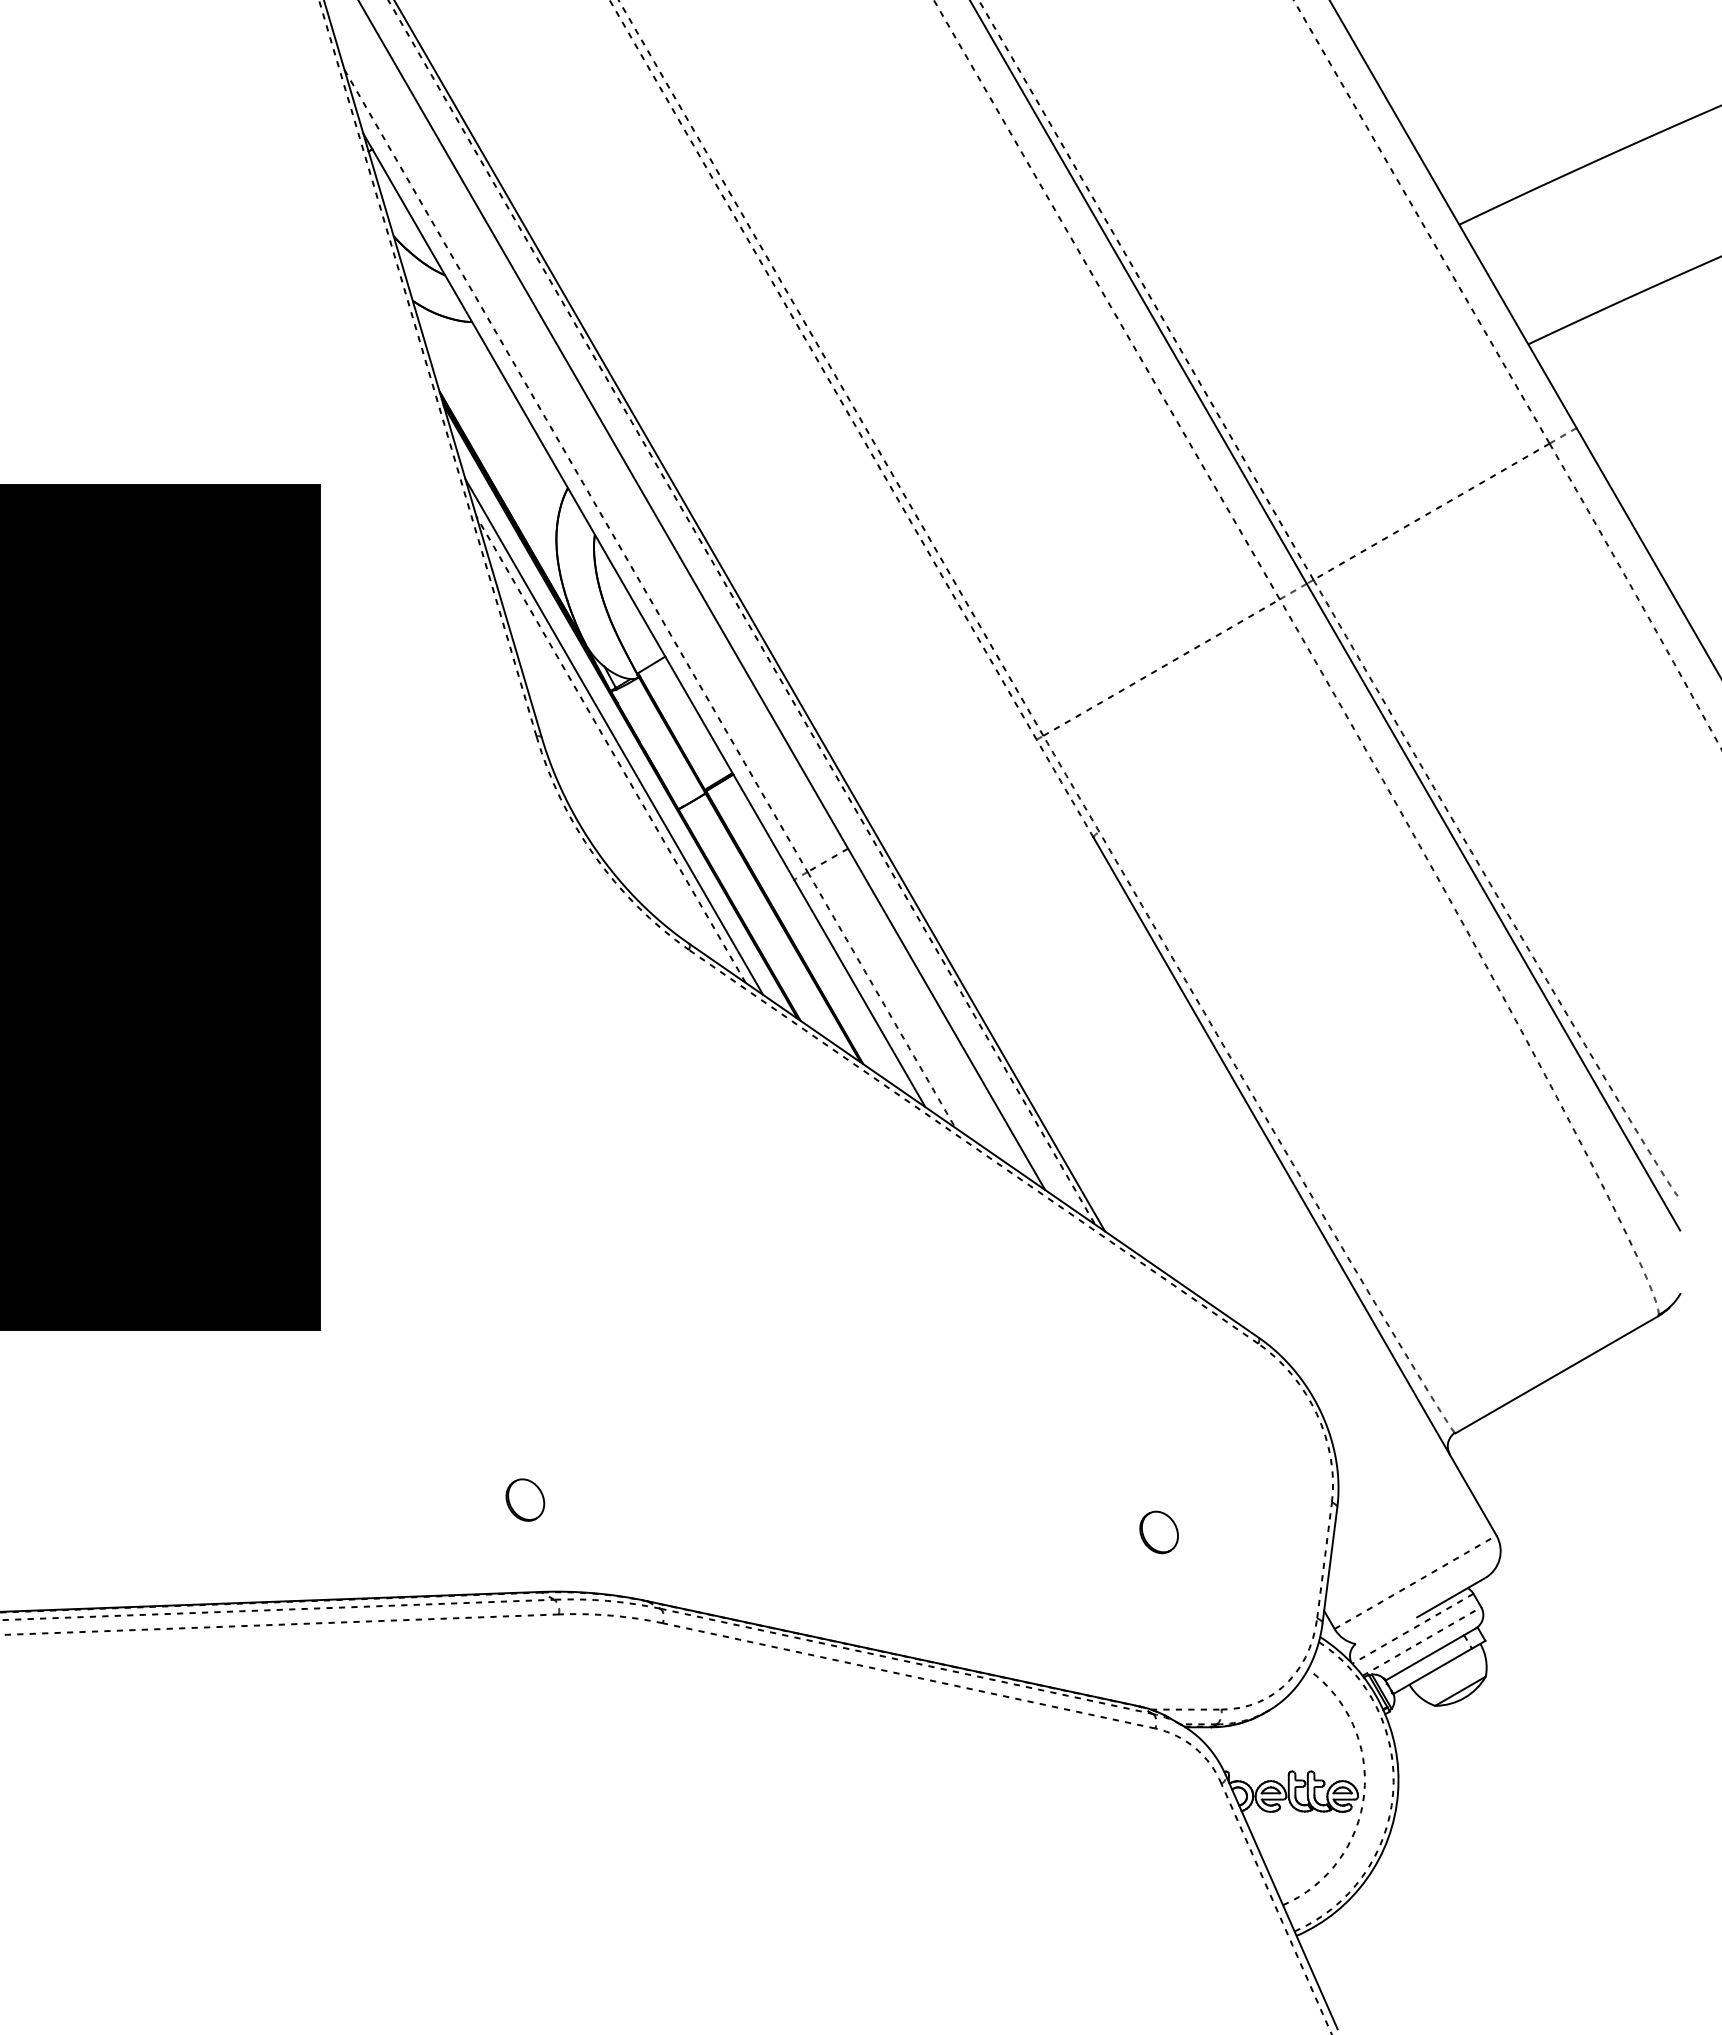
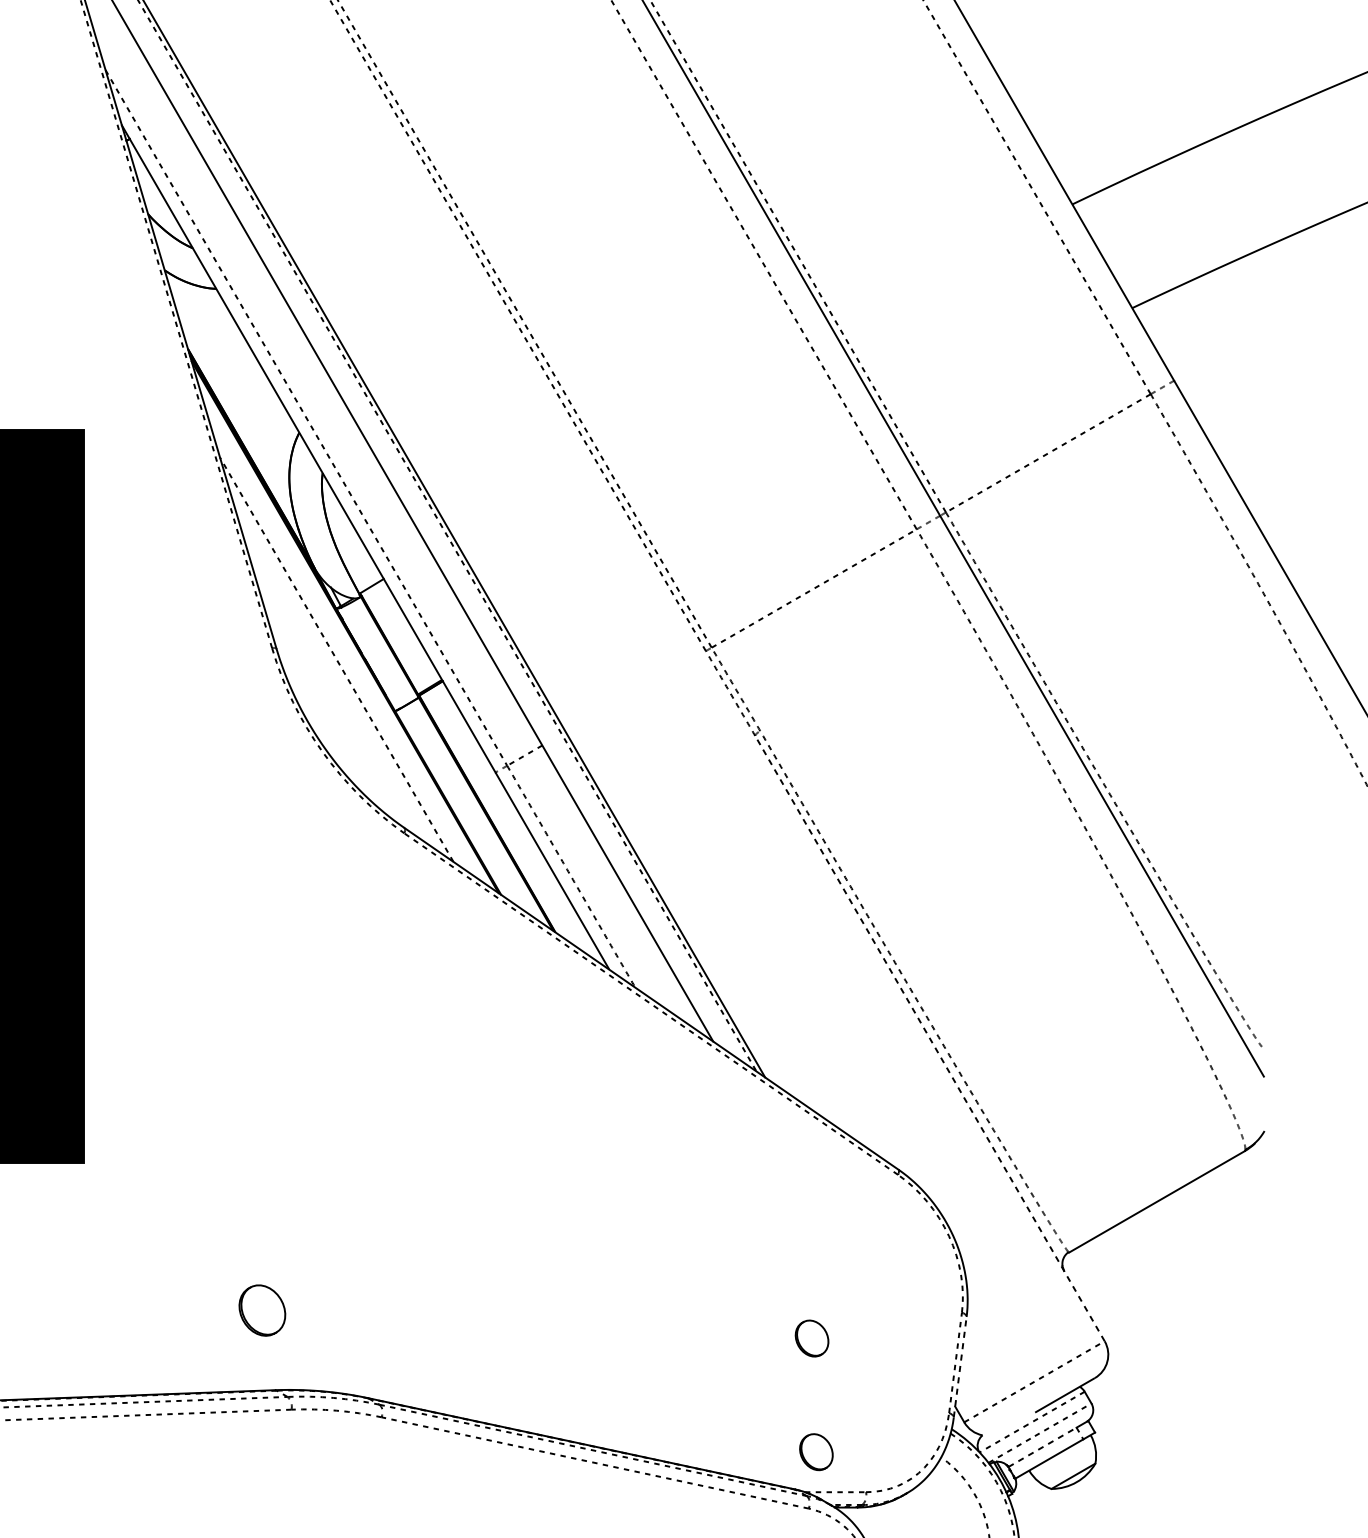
line: (614, 736) -> (339, 648), removed
line: (1295, 1186) -> (930, 1038), solid -> dashed
part: (525, 1499) -> (262, 1309), size x1.4
line: (1329, 1565) -> (959, 1367), solid -> dashed
line: (1425, 1657) -> (1043, 1447), solid -> dashed
part: (1163, 1663) -> (815, 1452), added

